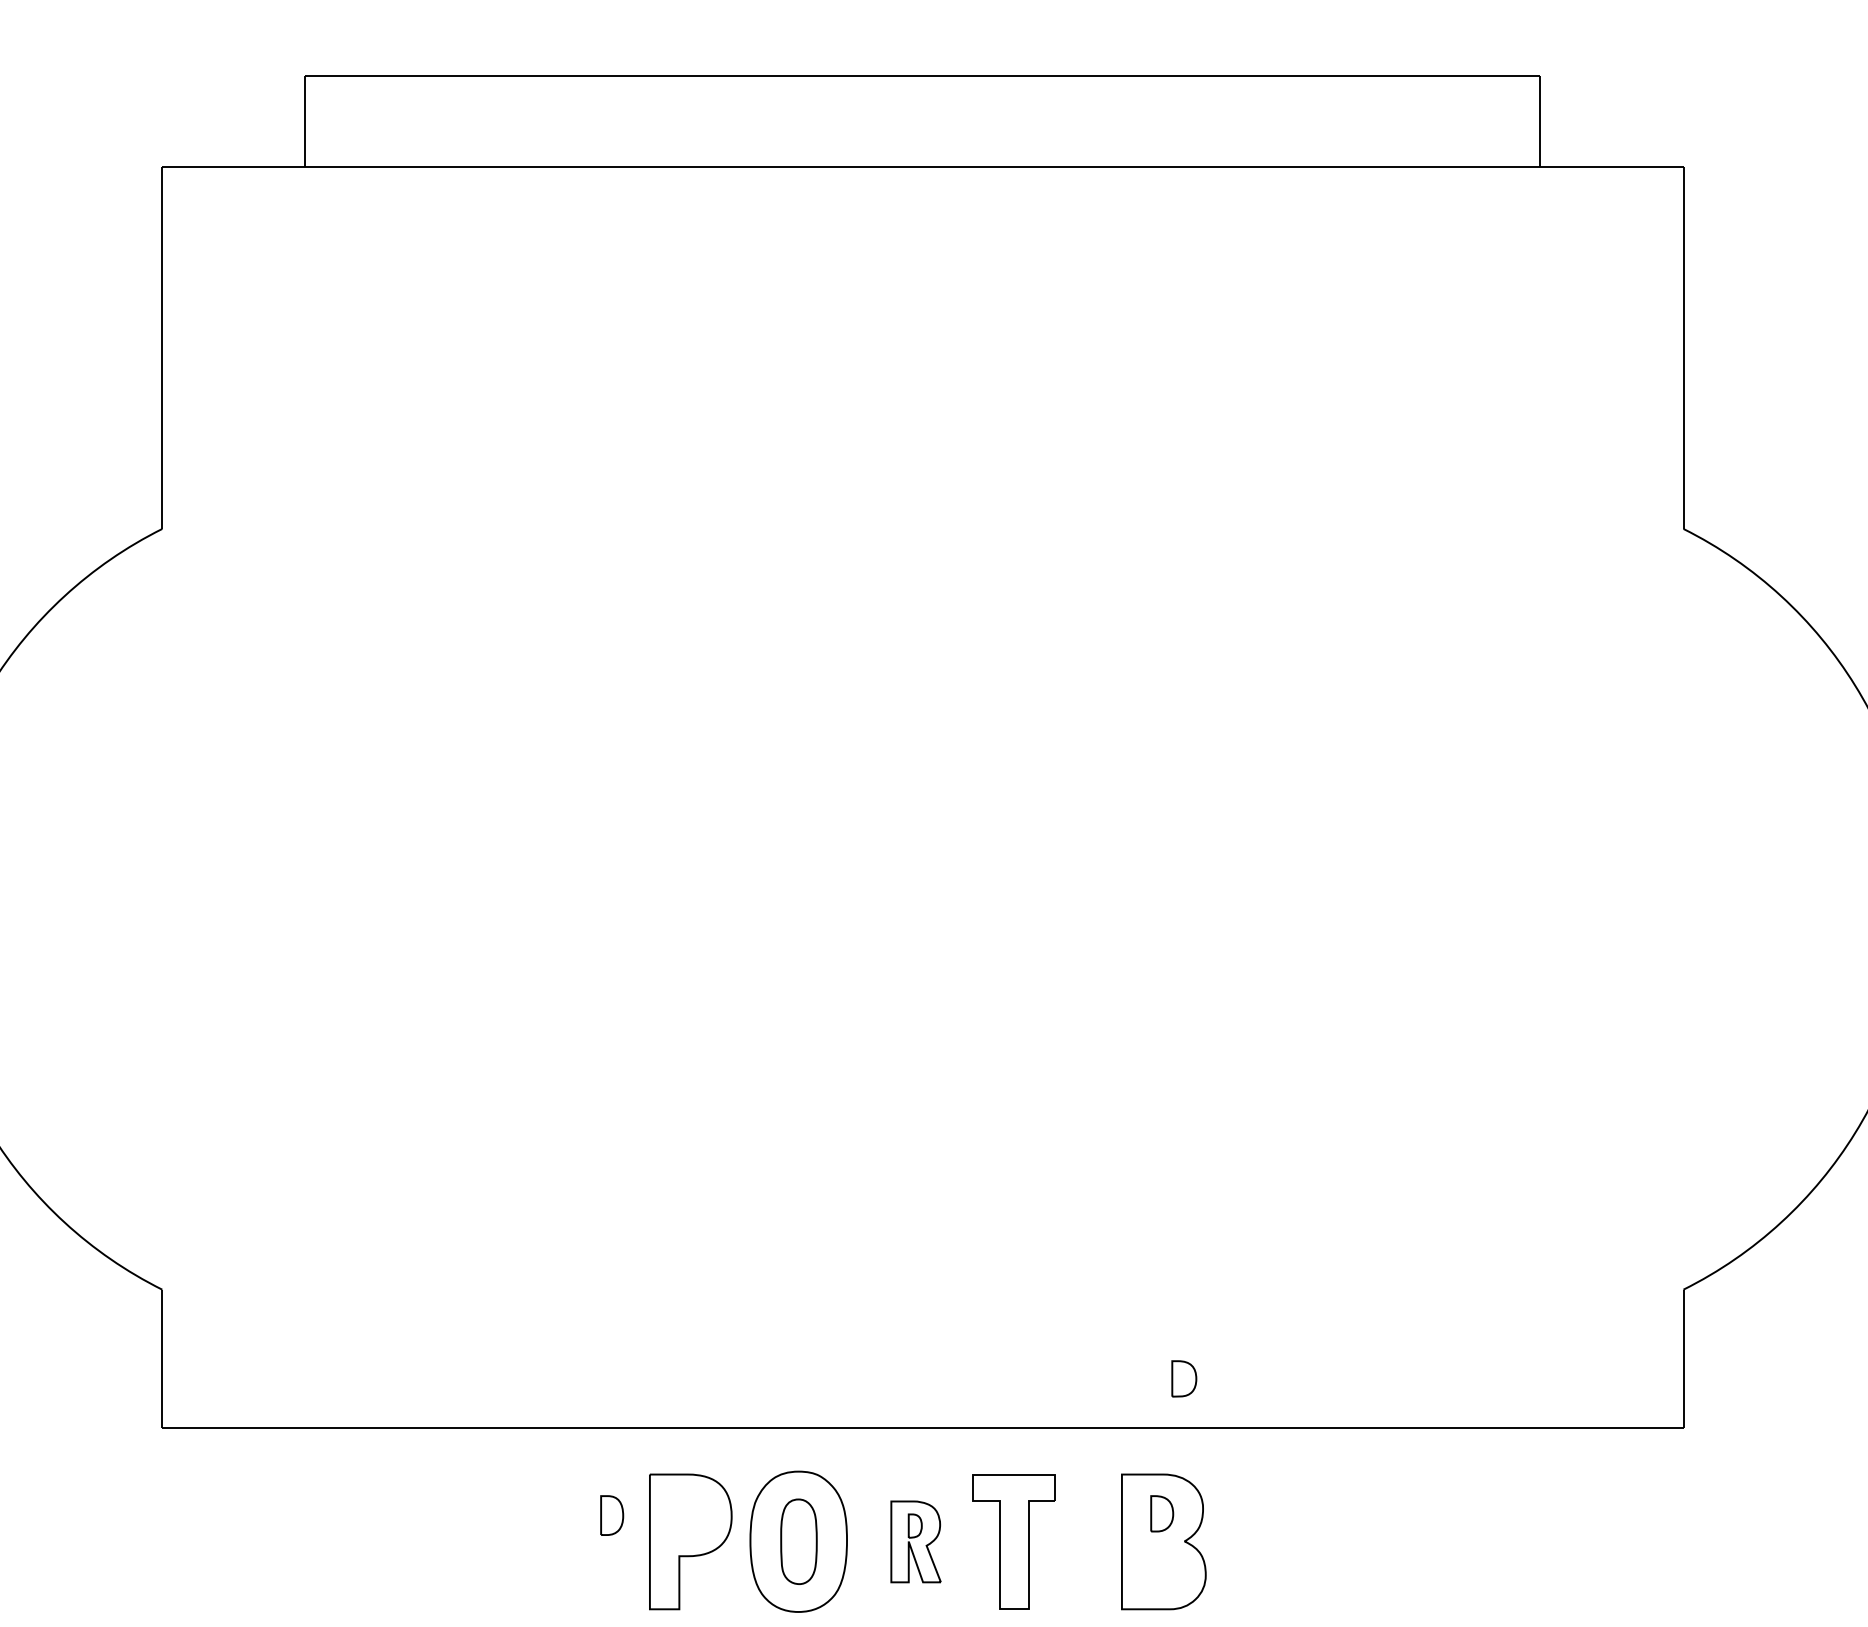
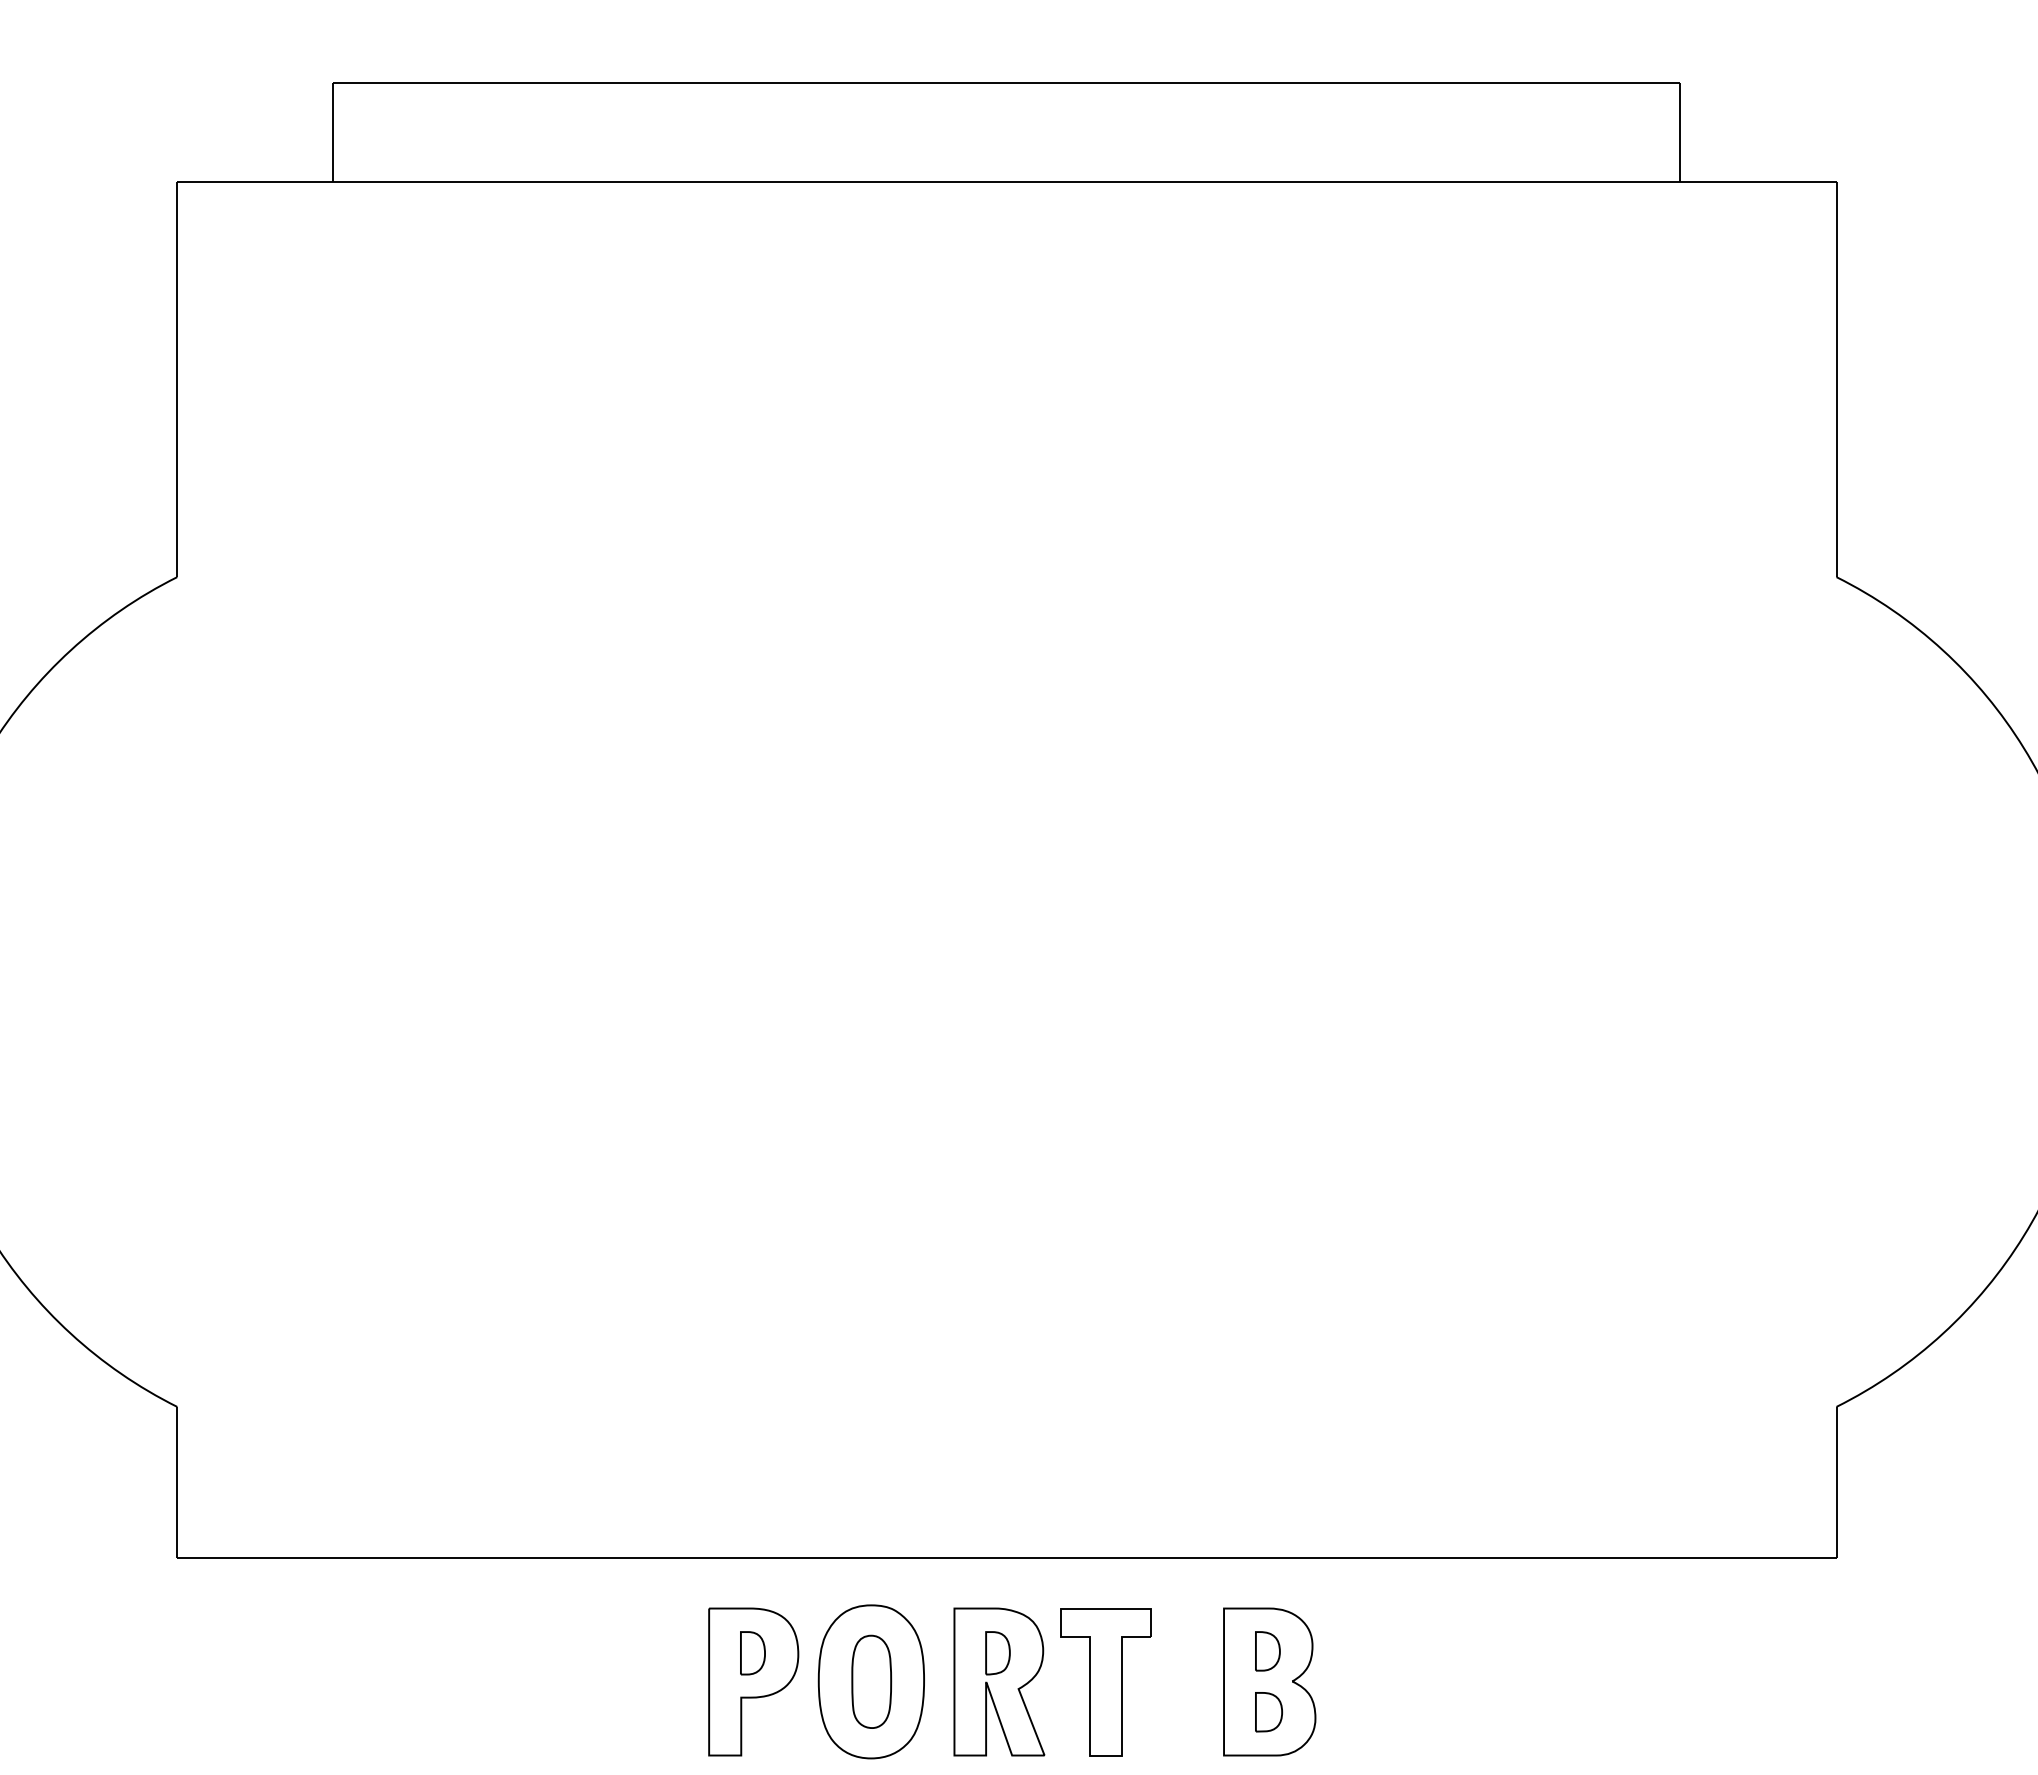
part: (1184, 1379) -> (1269, 1712), moved
part: (611, 1515) -> (752, 1653), moved
part: (916, 1541) -> (999, 1681), size x1.67

